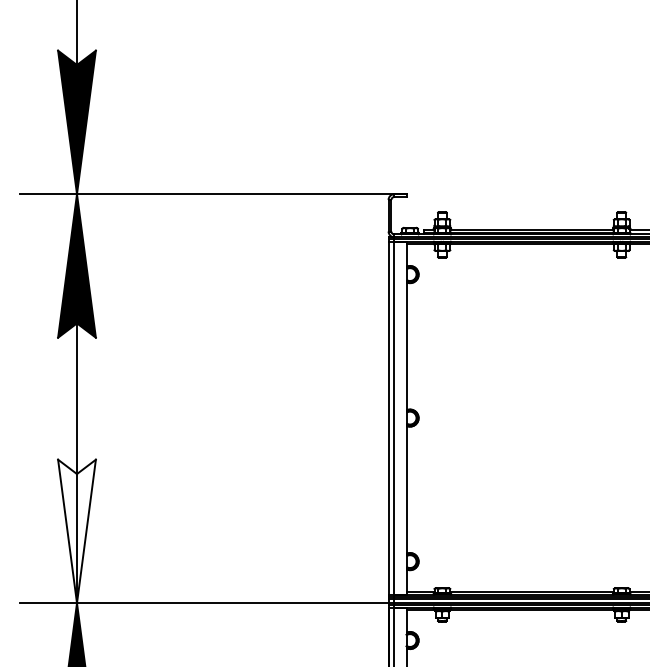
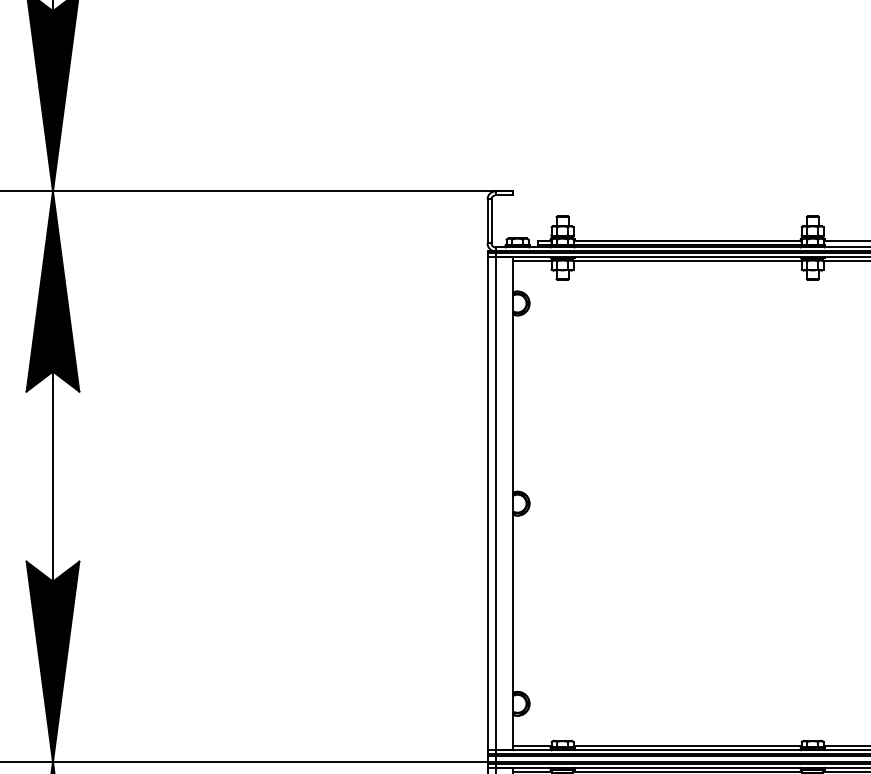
fill: (76, 531) -> (52, 661), added

